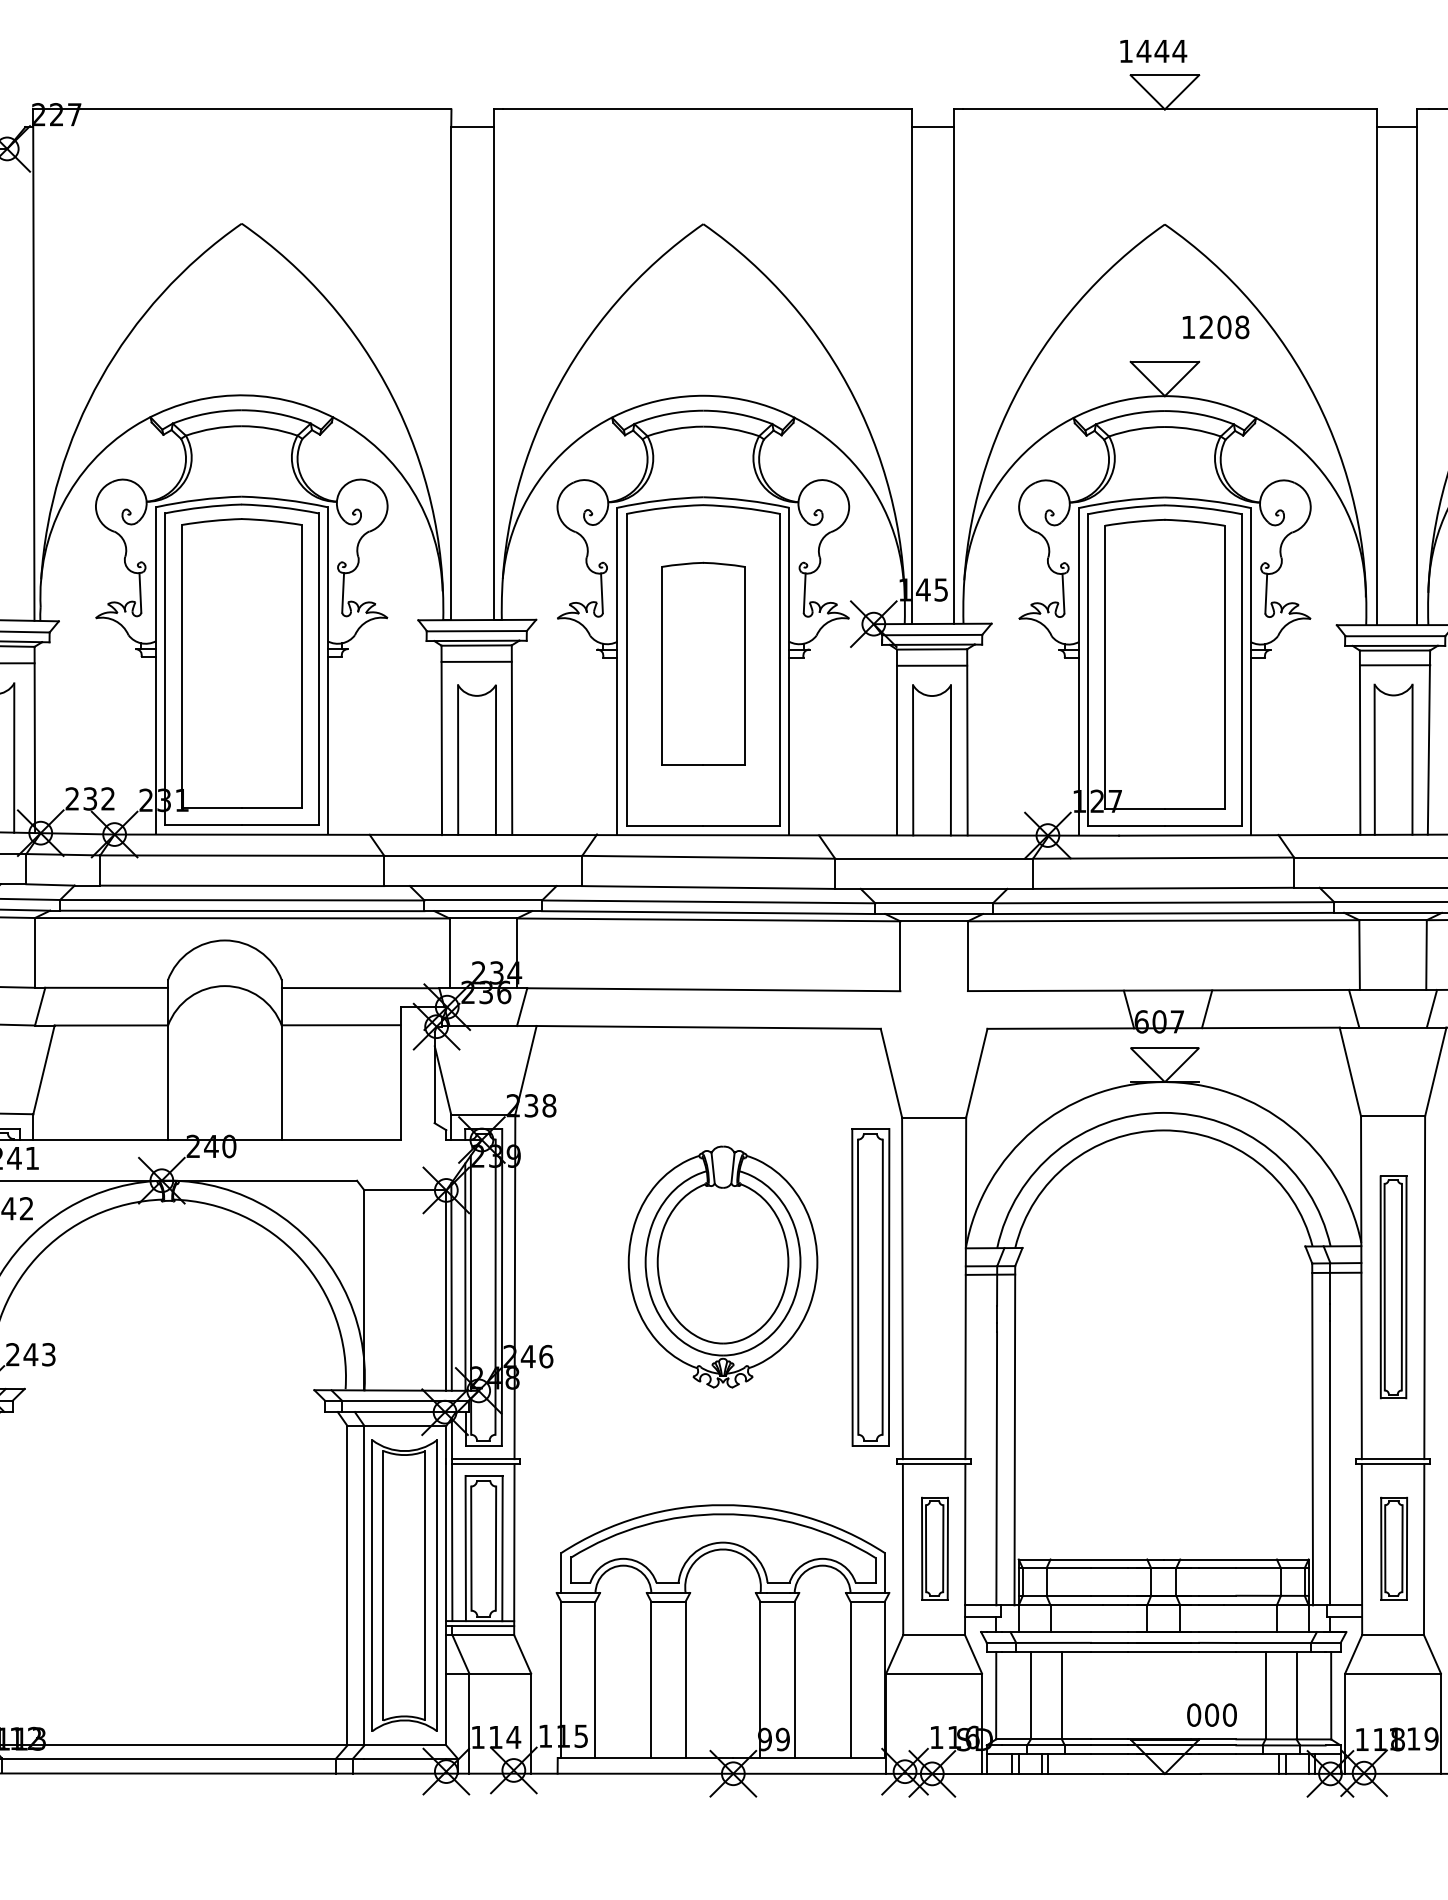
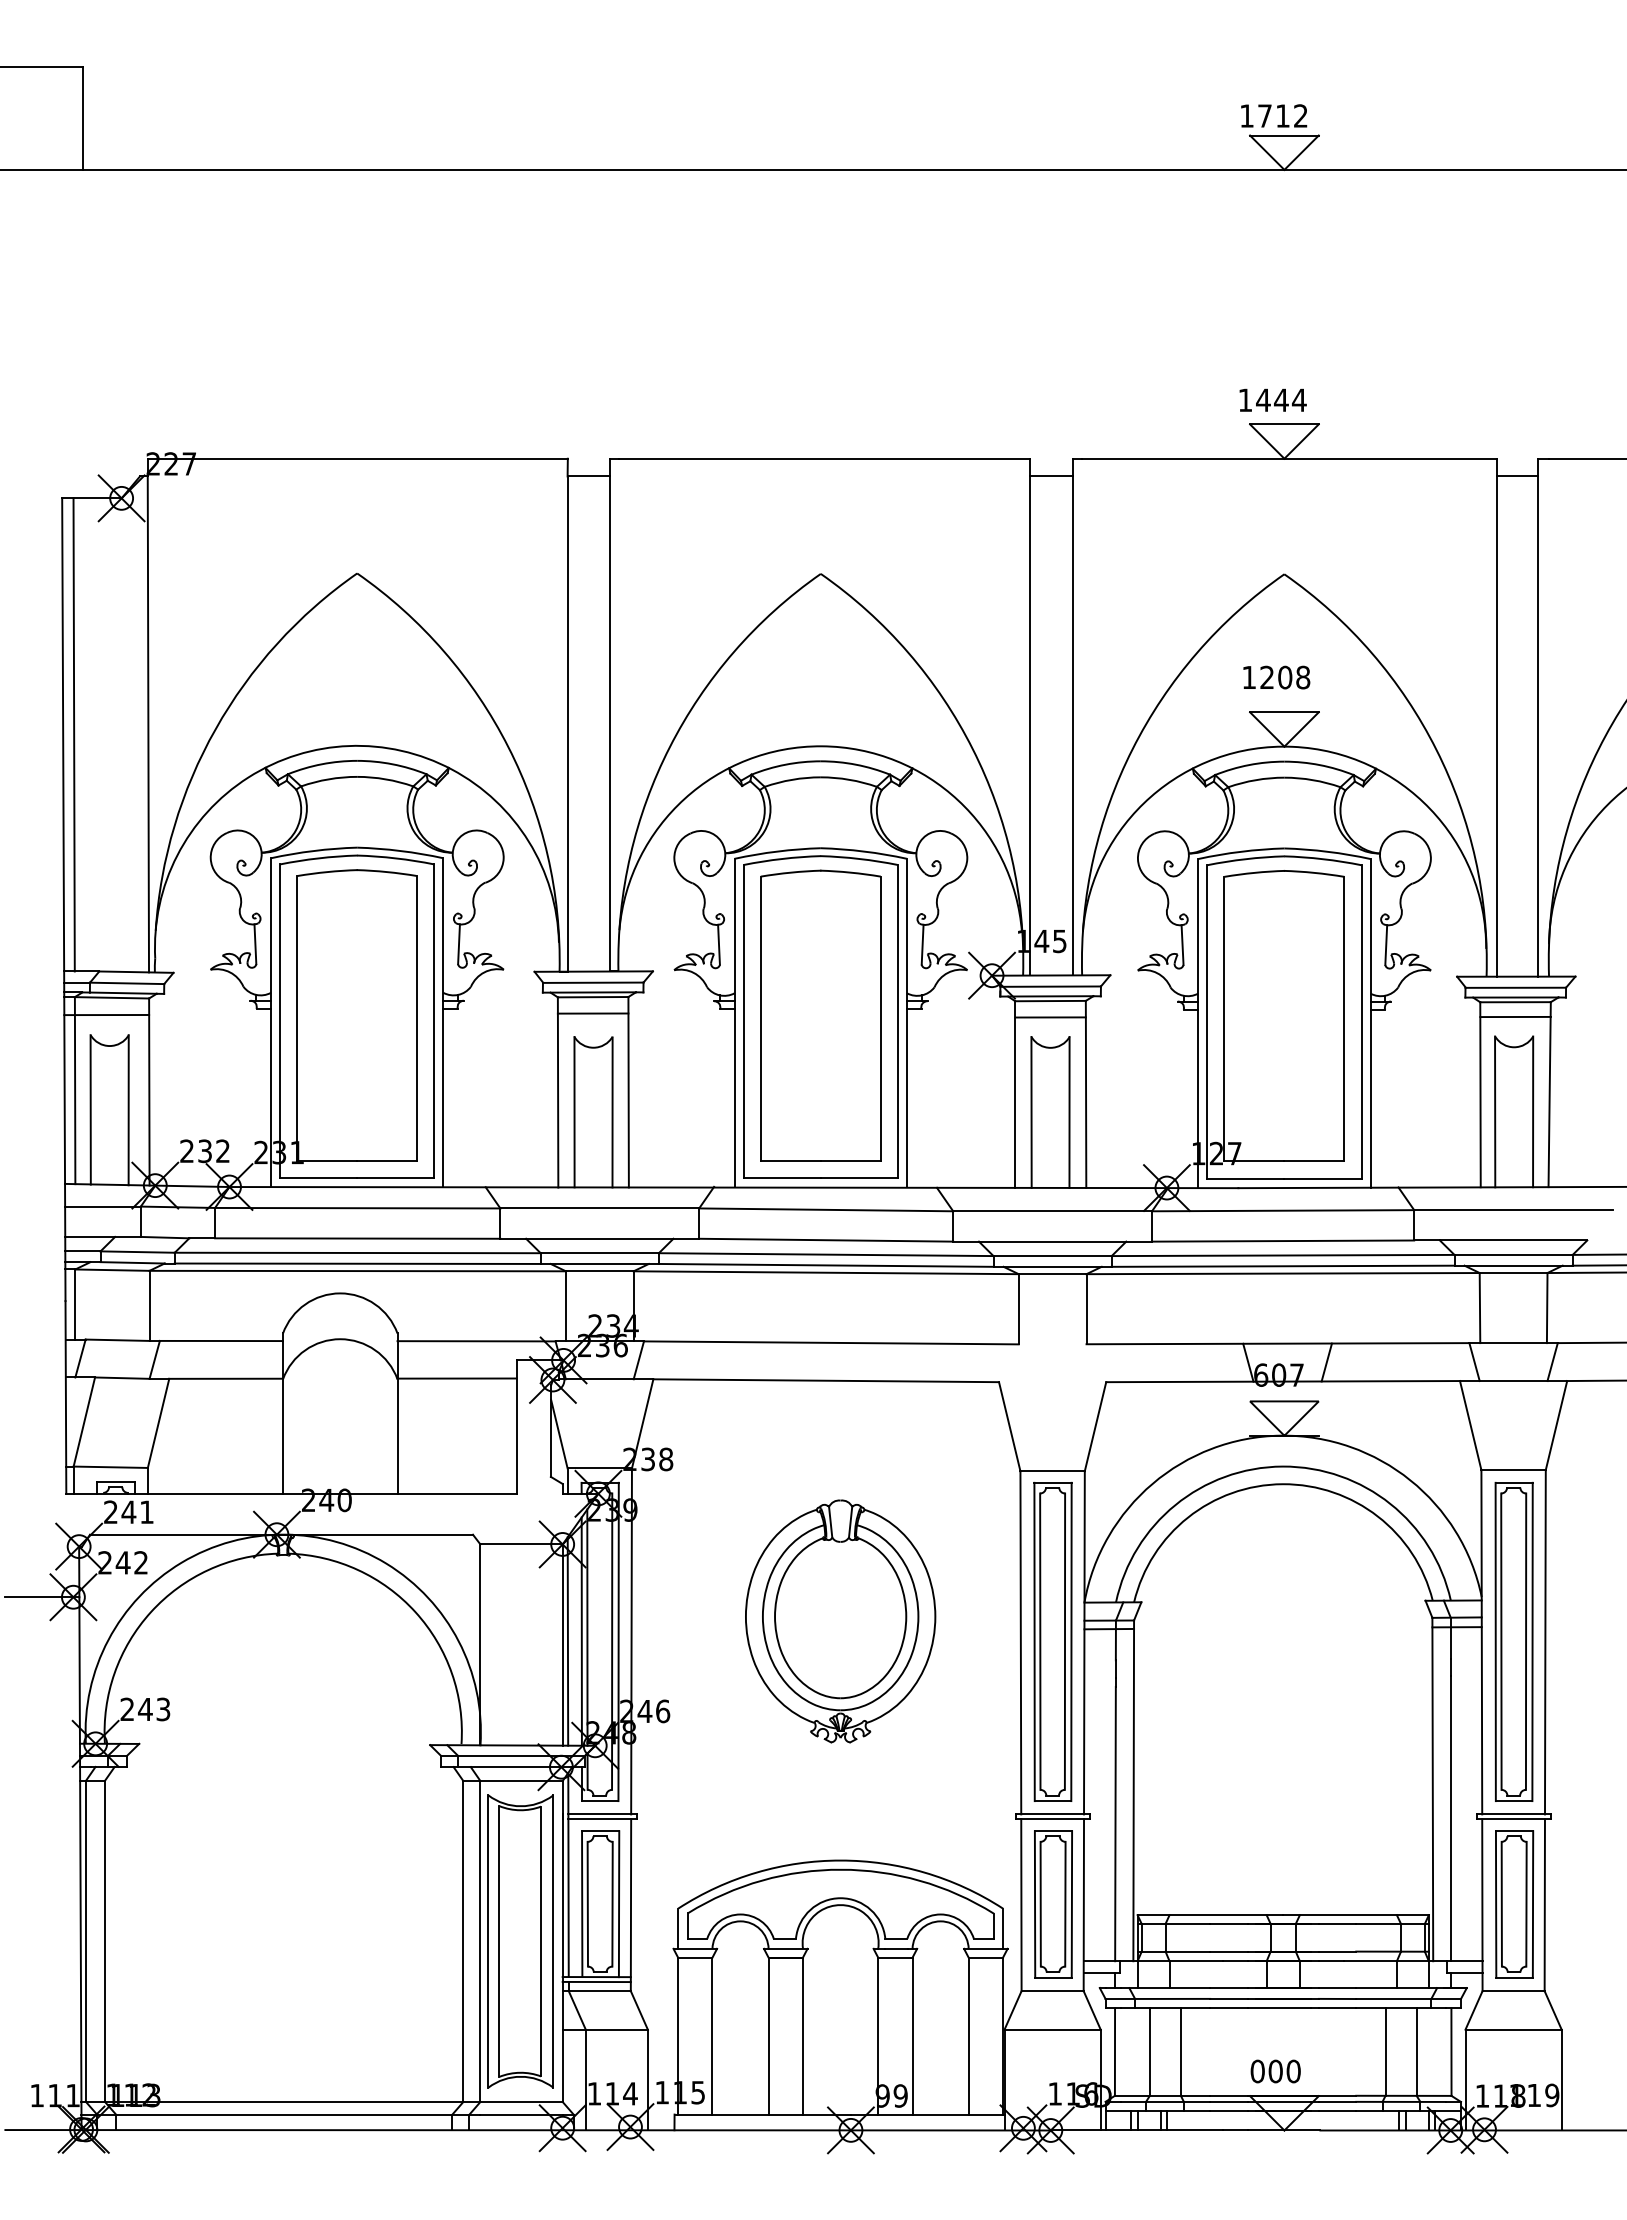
text: (1215, 327) -> (1276, 677), moved
part: (703, 663) -> (820, 1015), size x1.43
part: (870, 1287) -> (1052, 1641), moved
part: (1392, 1287) -> (1513, 1641), size x1.43
part: (934, 1548) -> (1053, 1904), size x1.43
part: (1393, 1548) -> (1514, 1904), size x1.43
text: (1211, 1715) -> (1275, 2071), moved

